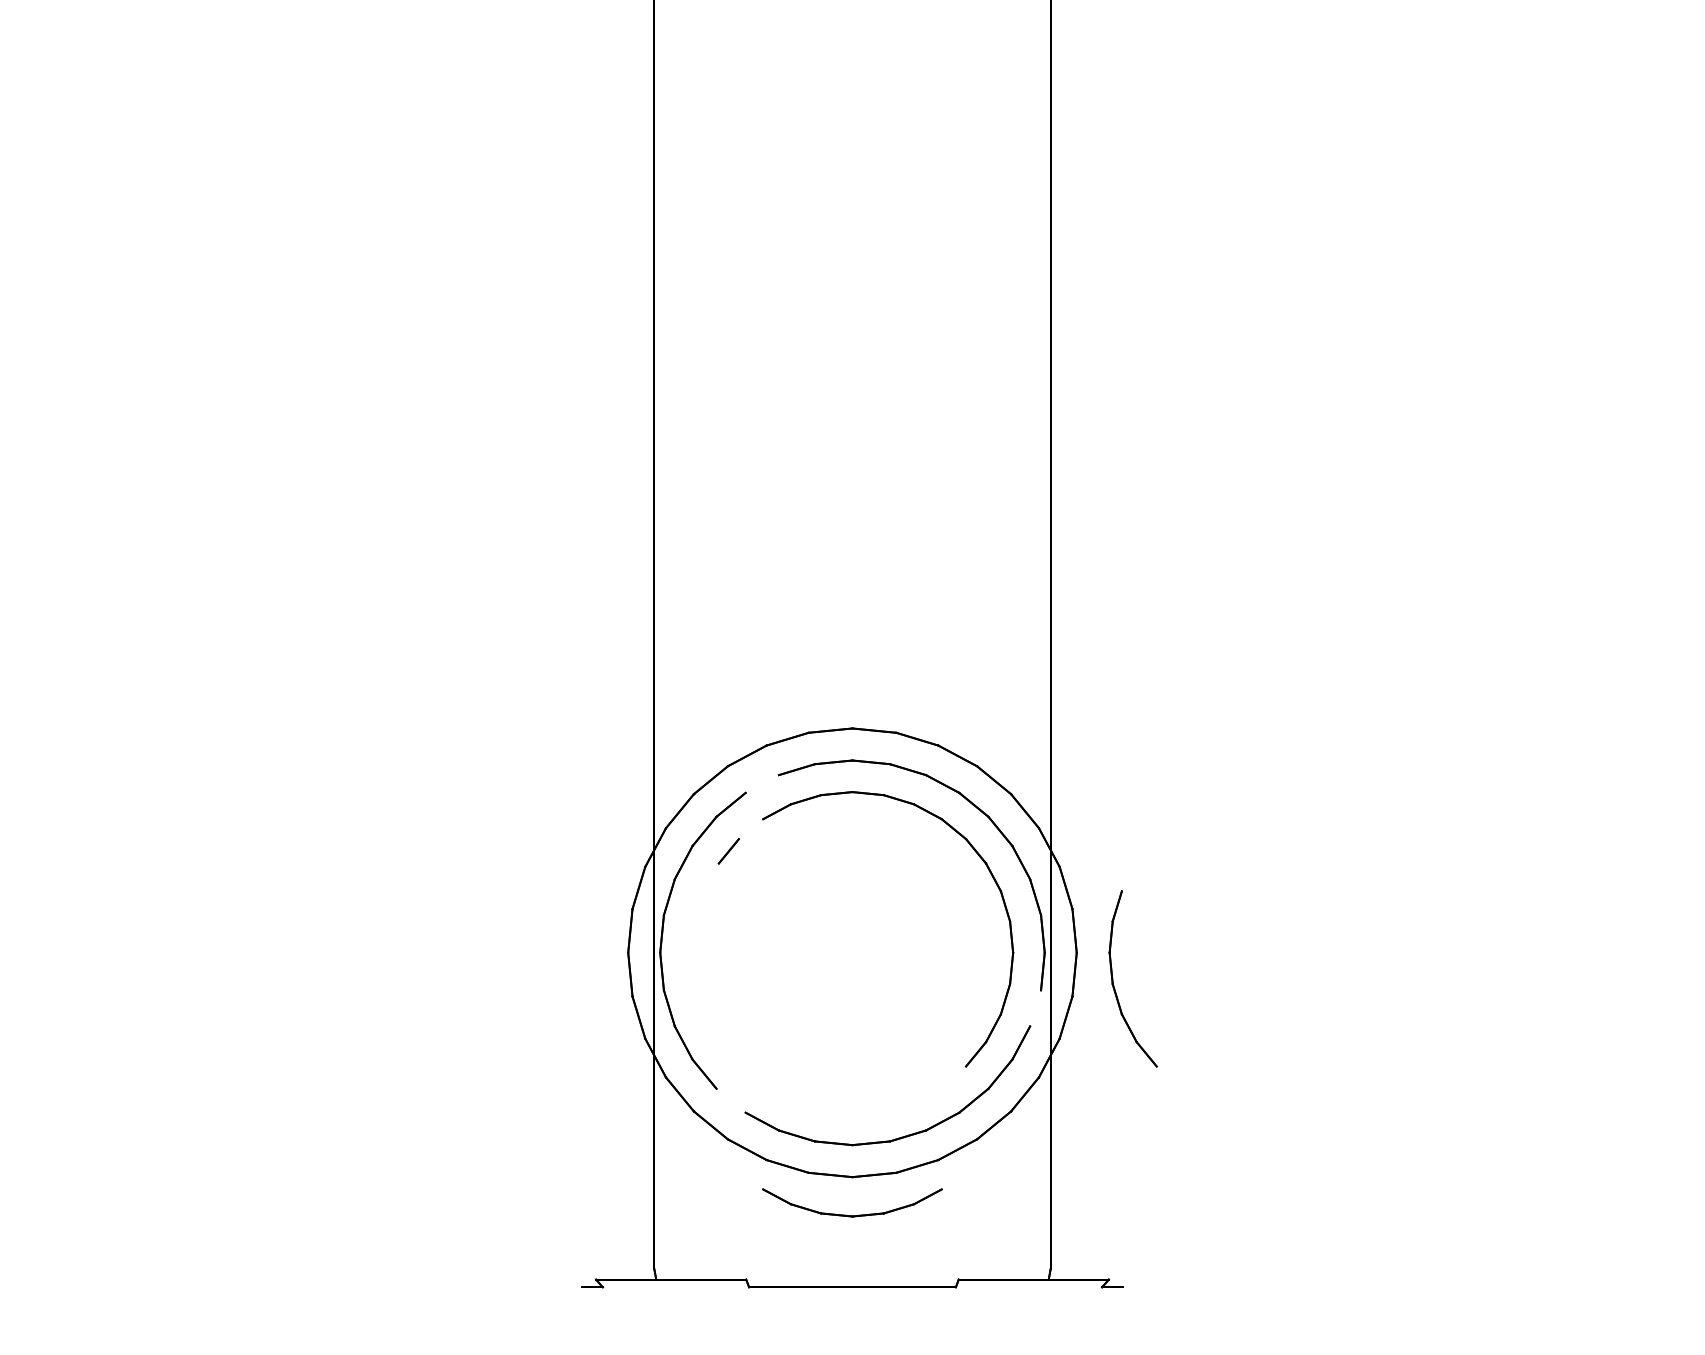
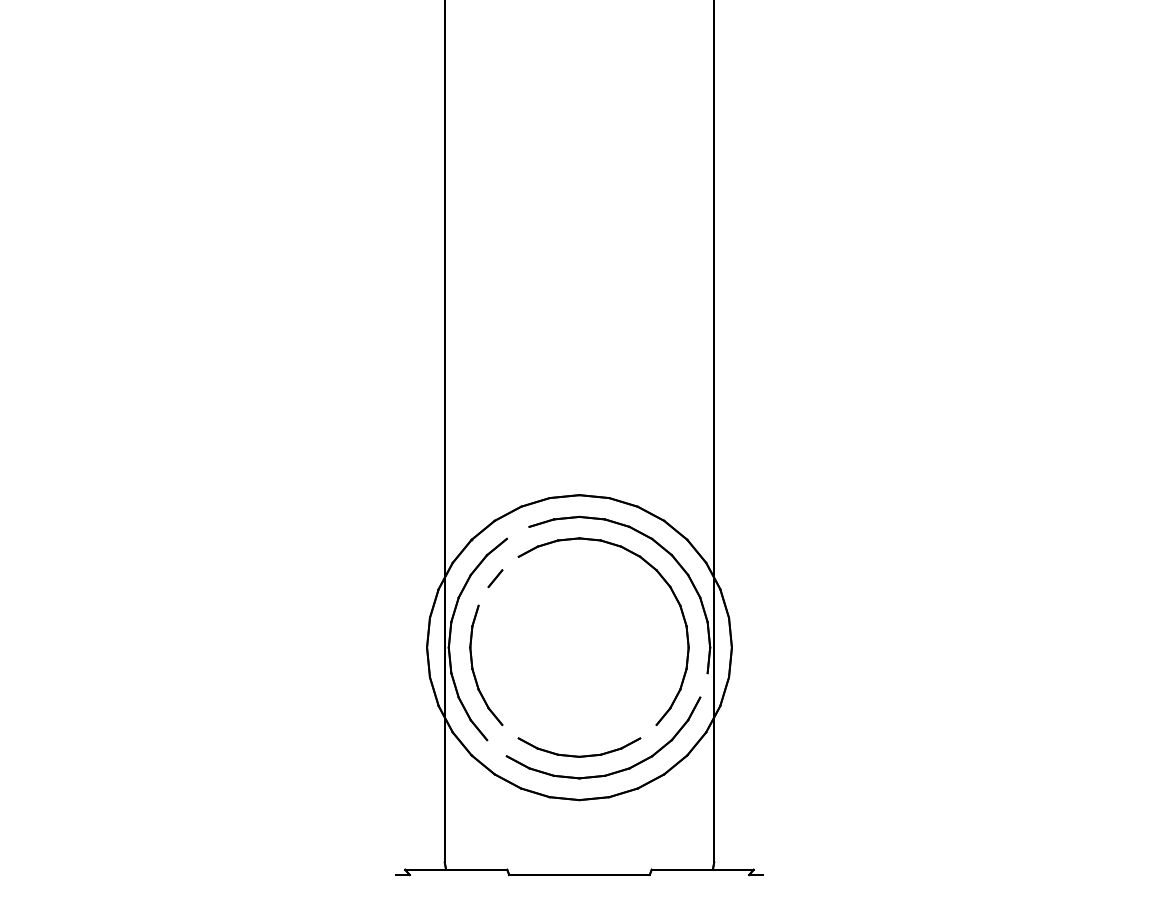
part: (1114, 980) -> (473, 666), moved
part: (852, 1214) -> (579, 755), moved

